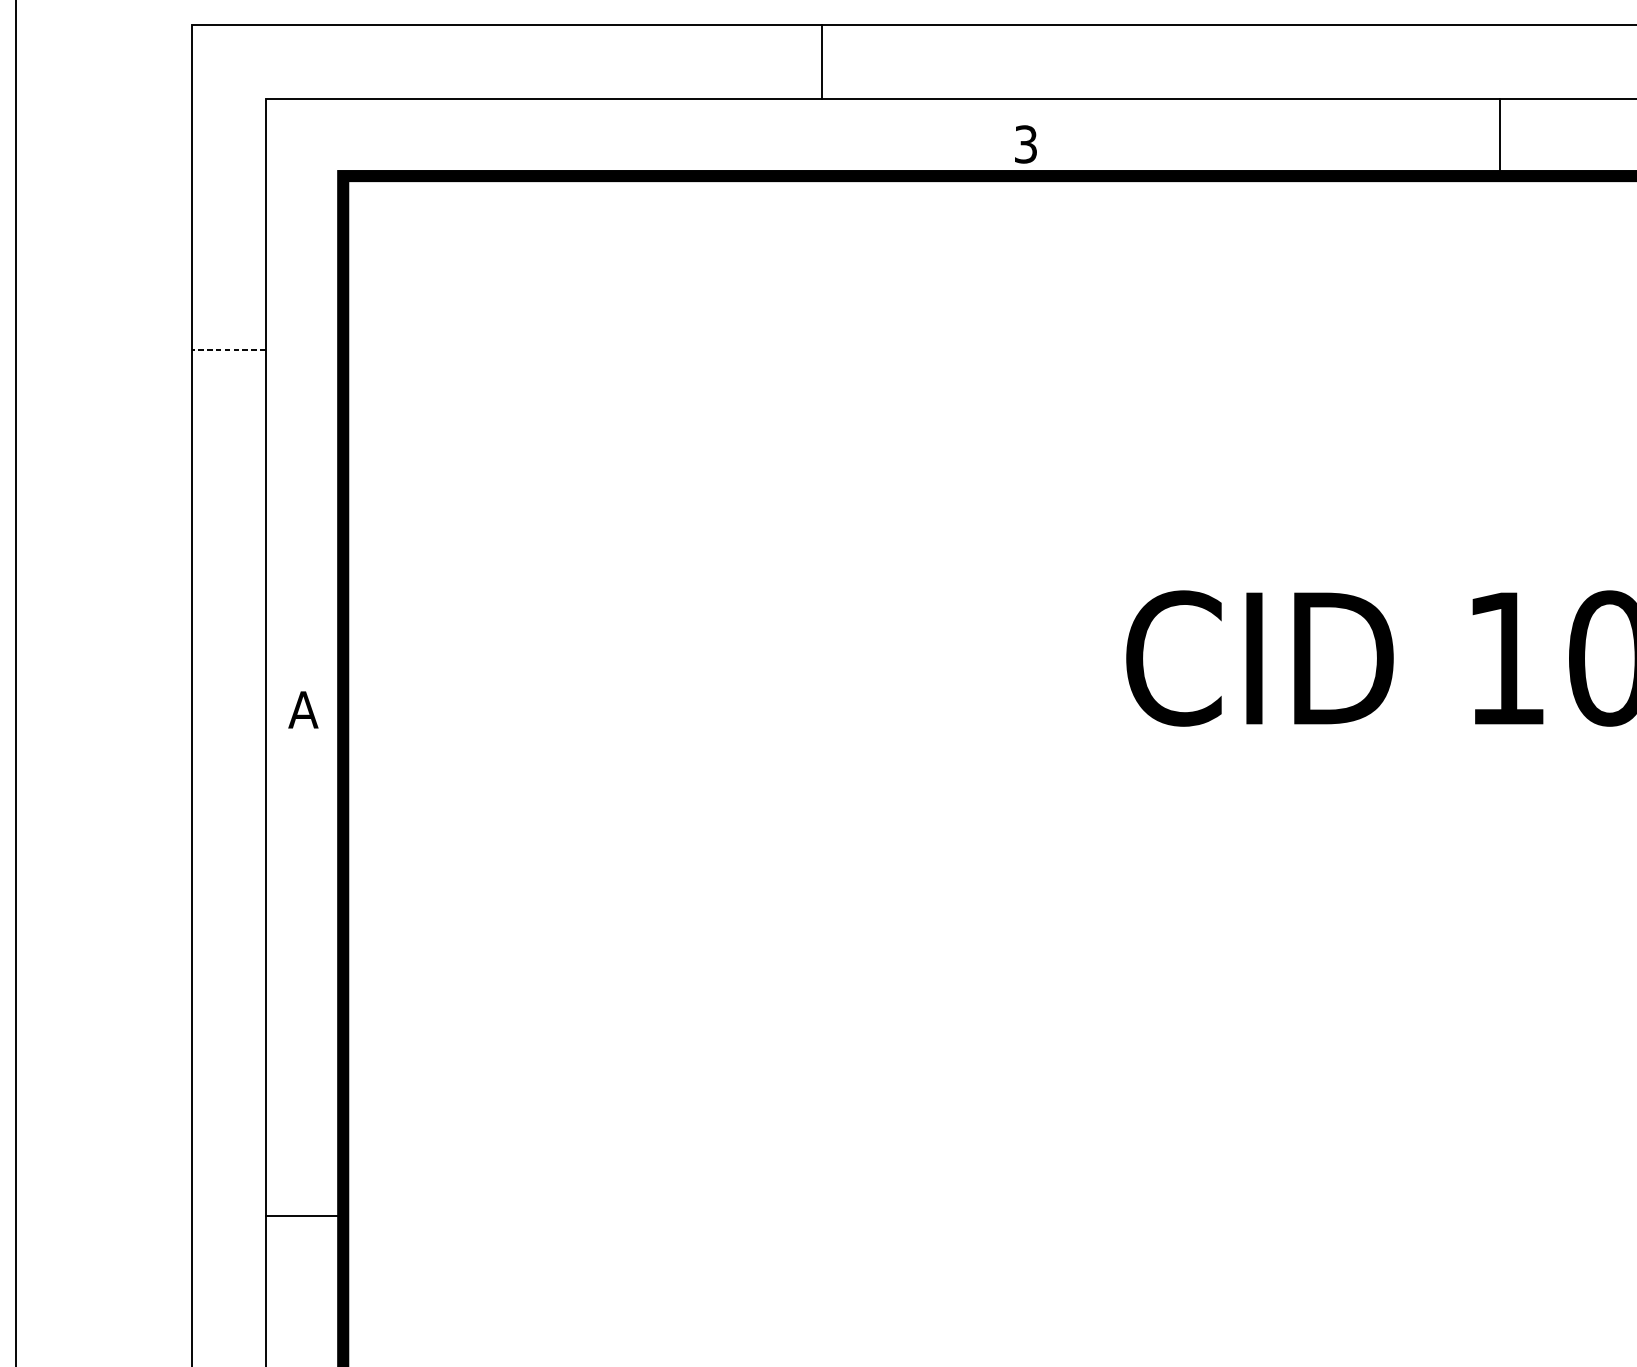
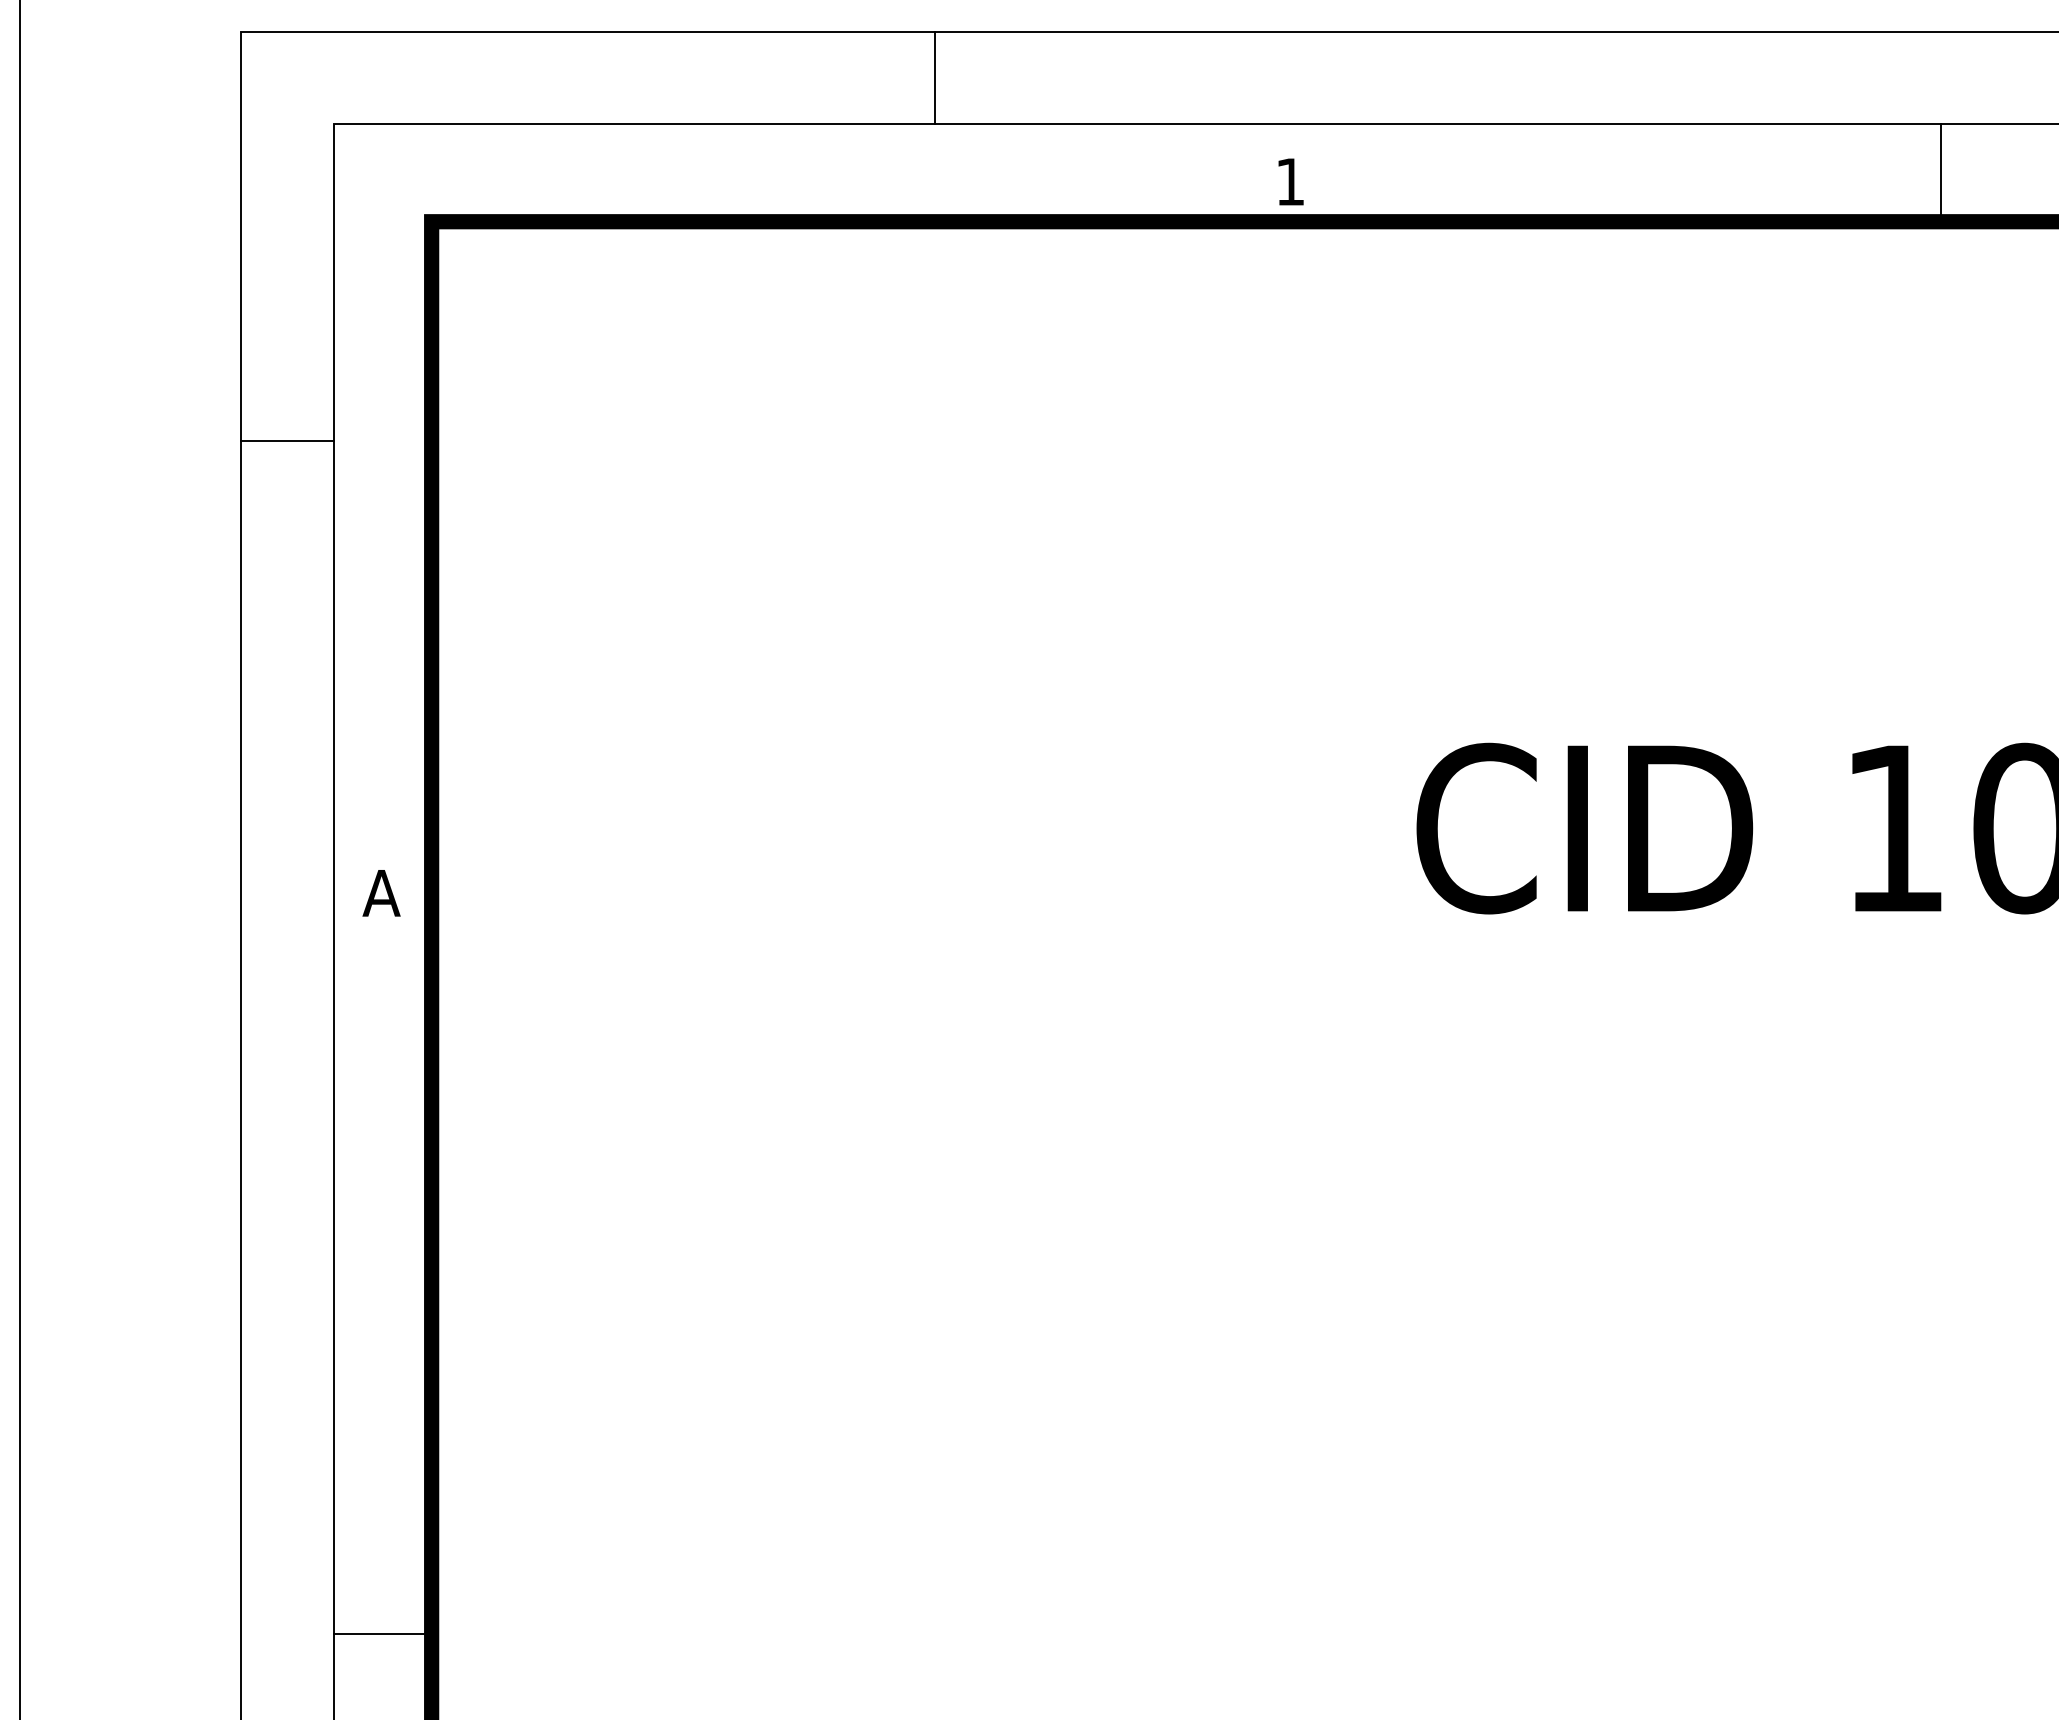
line: (821, 61) -> (934, 77), moved
line: (1500, 135) -> (1941, 170), moved
text: (1025, 144) -> (1290, 181), 3 -> 1
line: (228, 349) -> (287, 440), dashed -> solid
line: (304, 1215) -> (382, 1633), moved

